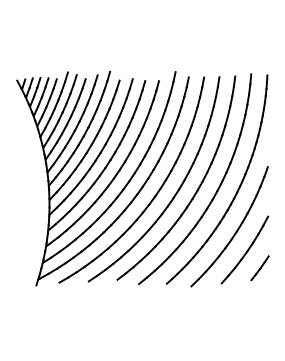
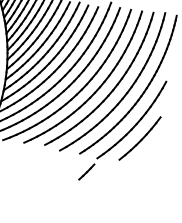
line: (259, 268) -> (86, 172), moved

